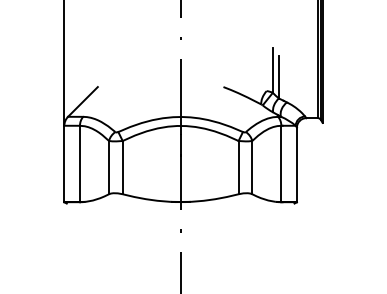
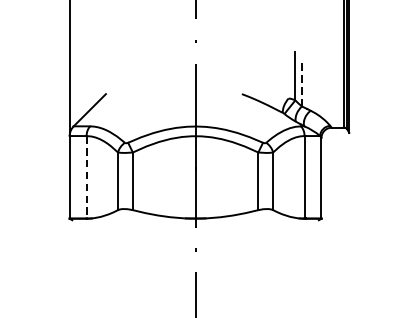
line: (278, 76) -> (301, 82), solid -> dashed
line: (79, 164) -> (86, 177), solid -> dashed

